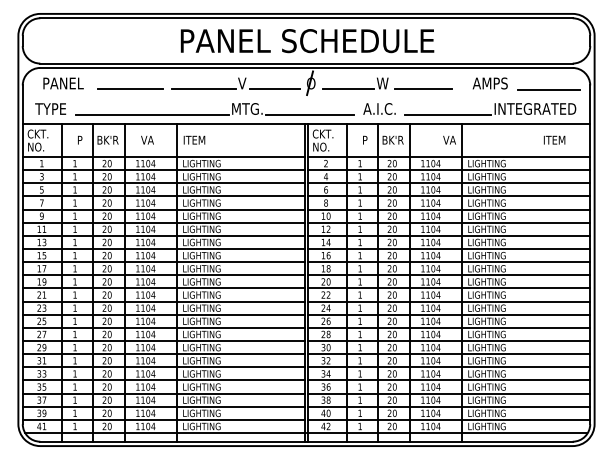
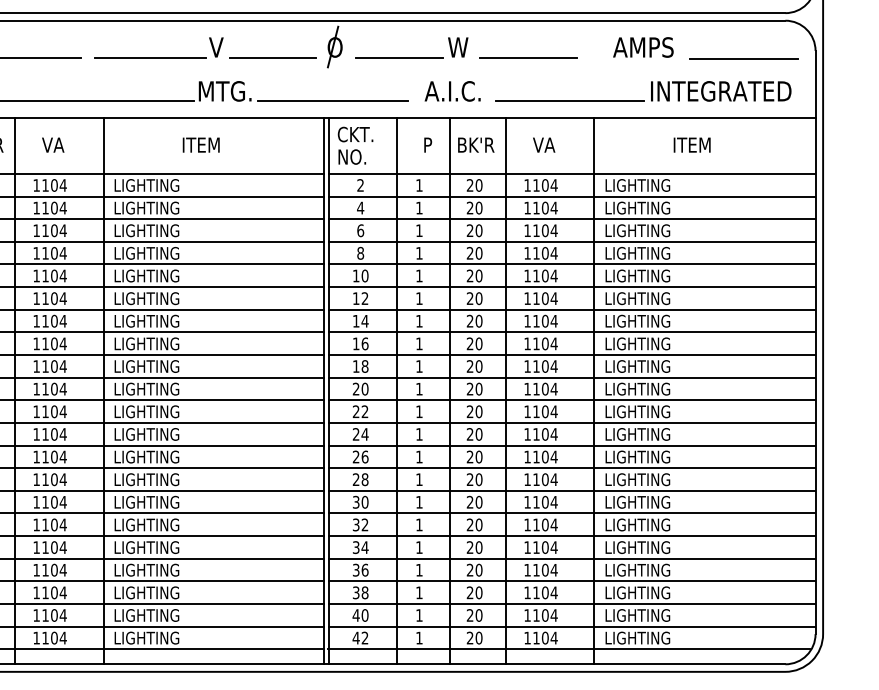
text: (194, 139) -> (201, 143), moved
text: (449, 139) -> (543, 143), moved
text: (554, 139) -> (692, 143), moved

